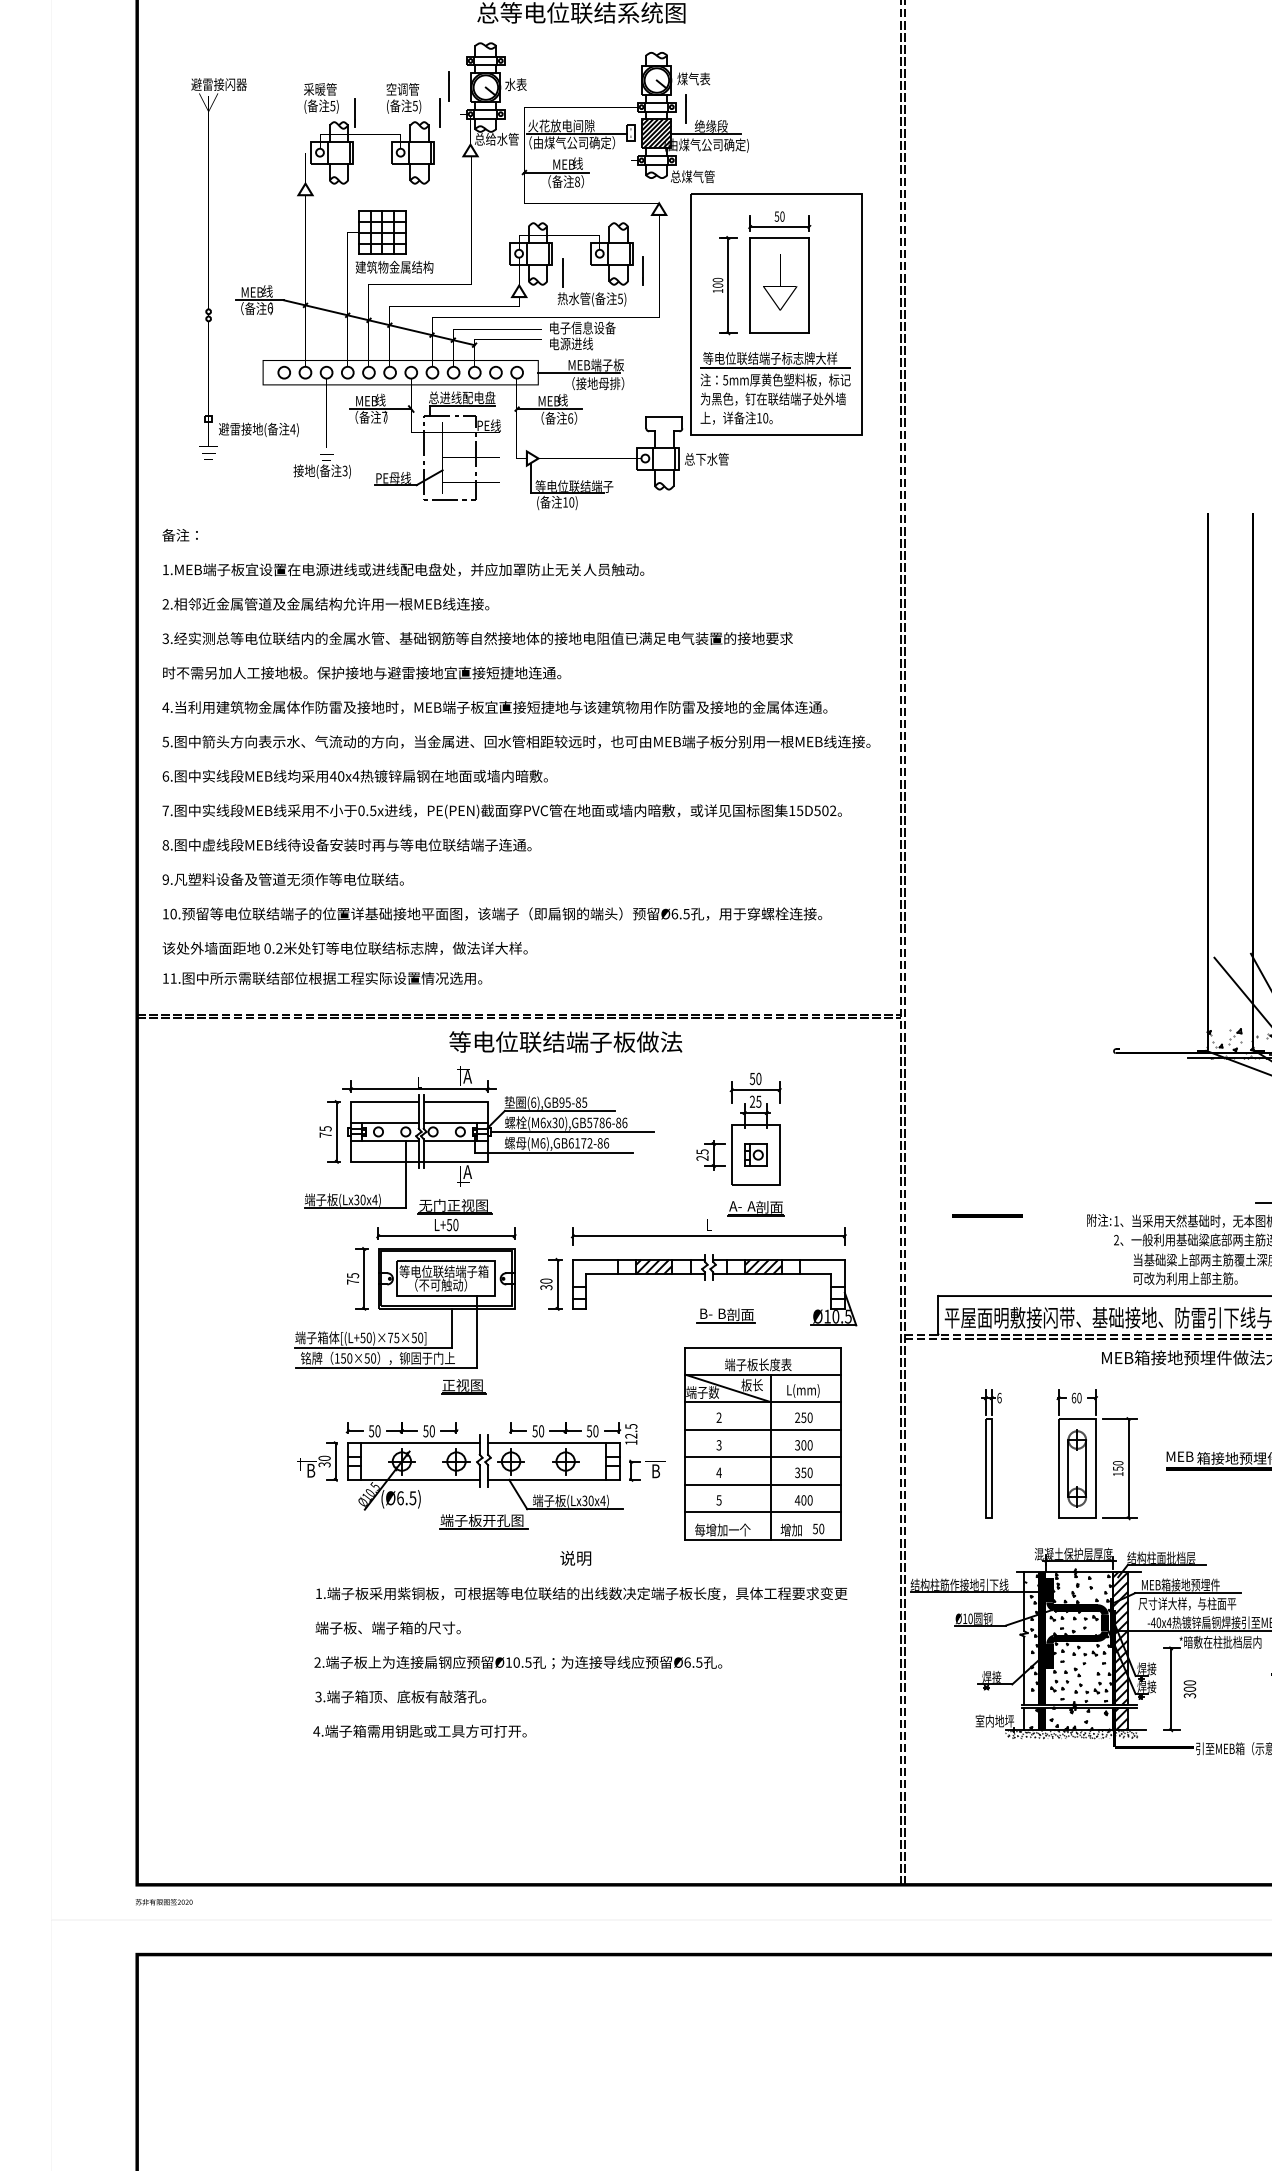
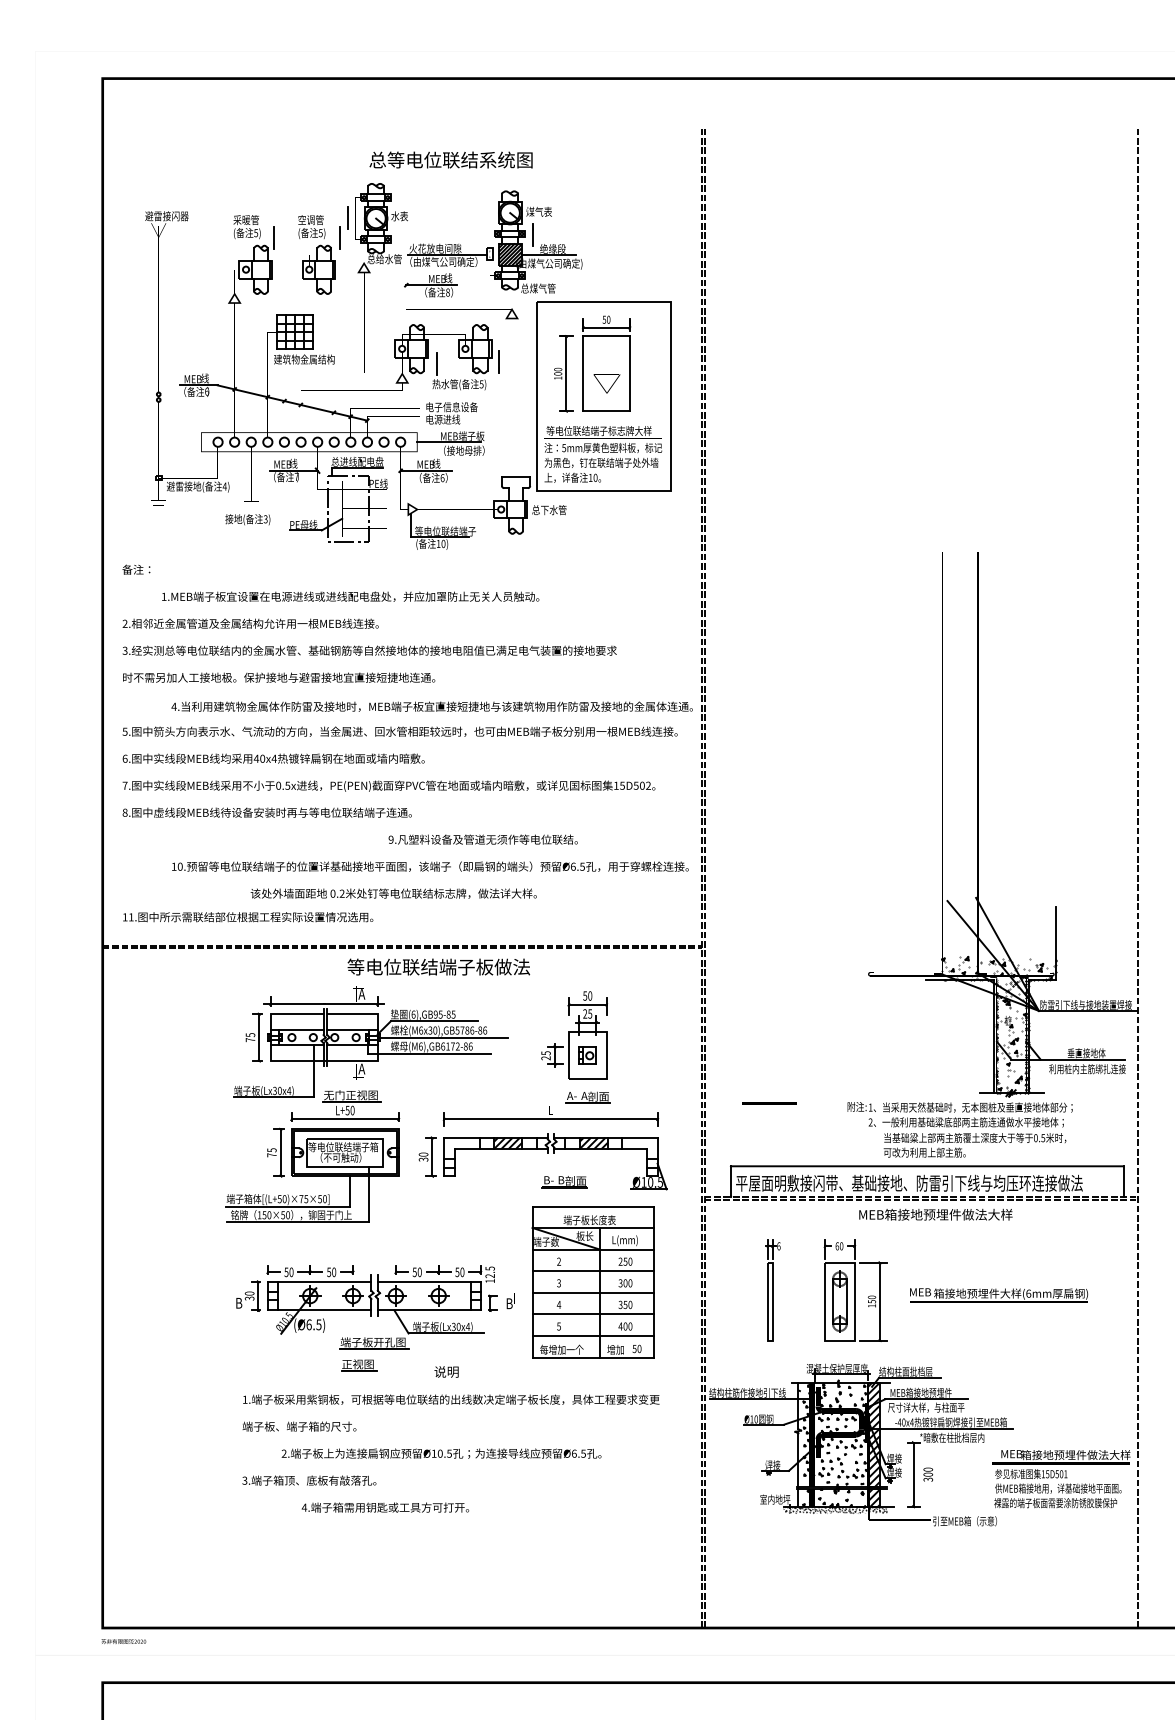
text: (403, 569) -> (350, 596), moved
text: (493, 707) -> (431, 706), moved
text: (282, 879) -> (482, 839), moved
text: (492, 913) -> (430, 866), moved
text: (344, 948) -> (393, 893), moved
part: (464, 1386) -> (359, 1365), moved
text: (518, 1662) -> (441, 1453), moved
text: (420, 1731) -> (385, 1507), moved

